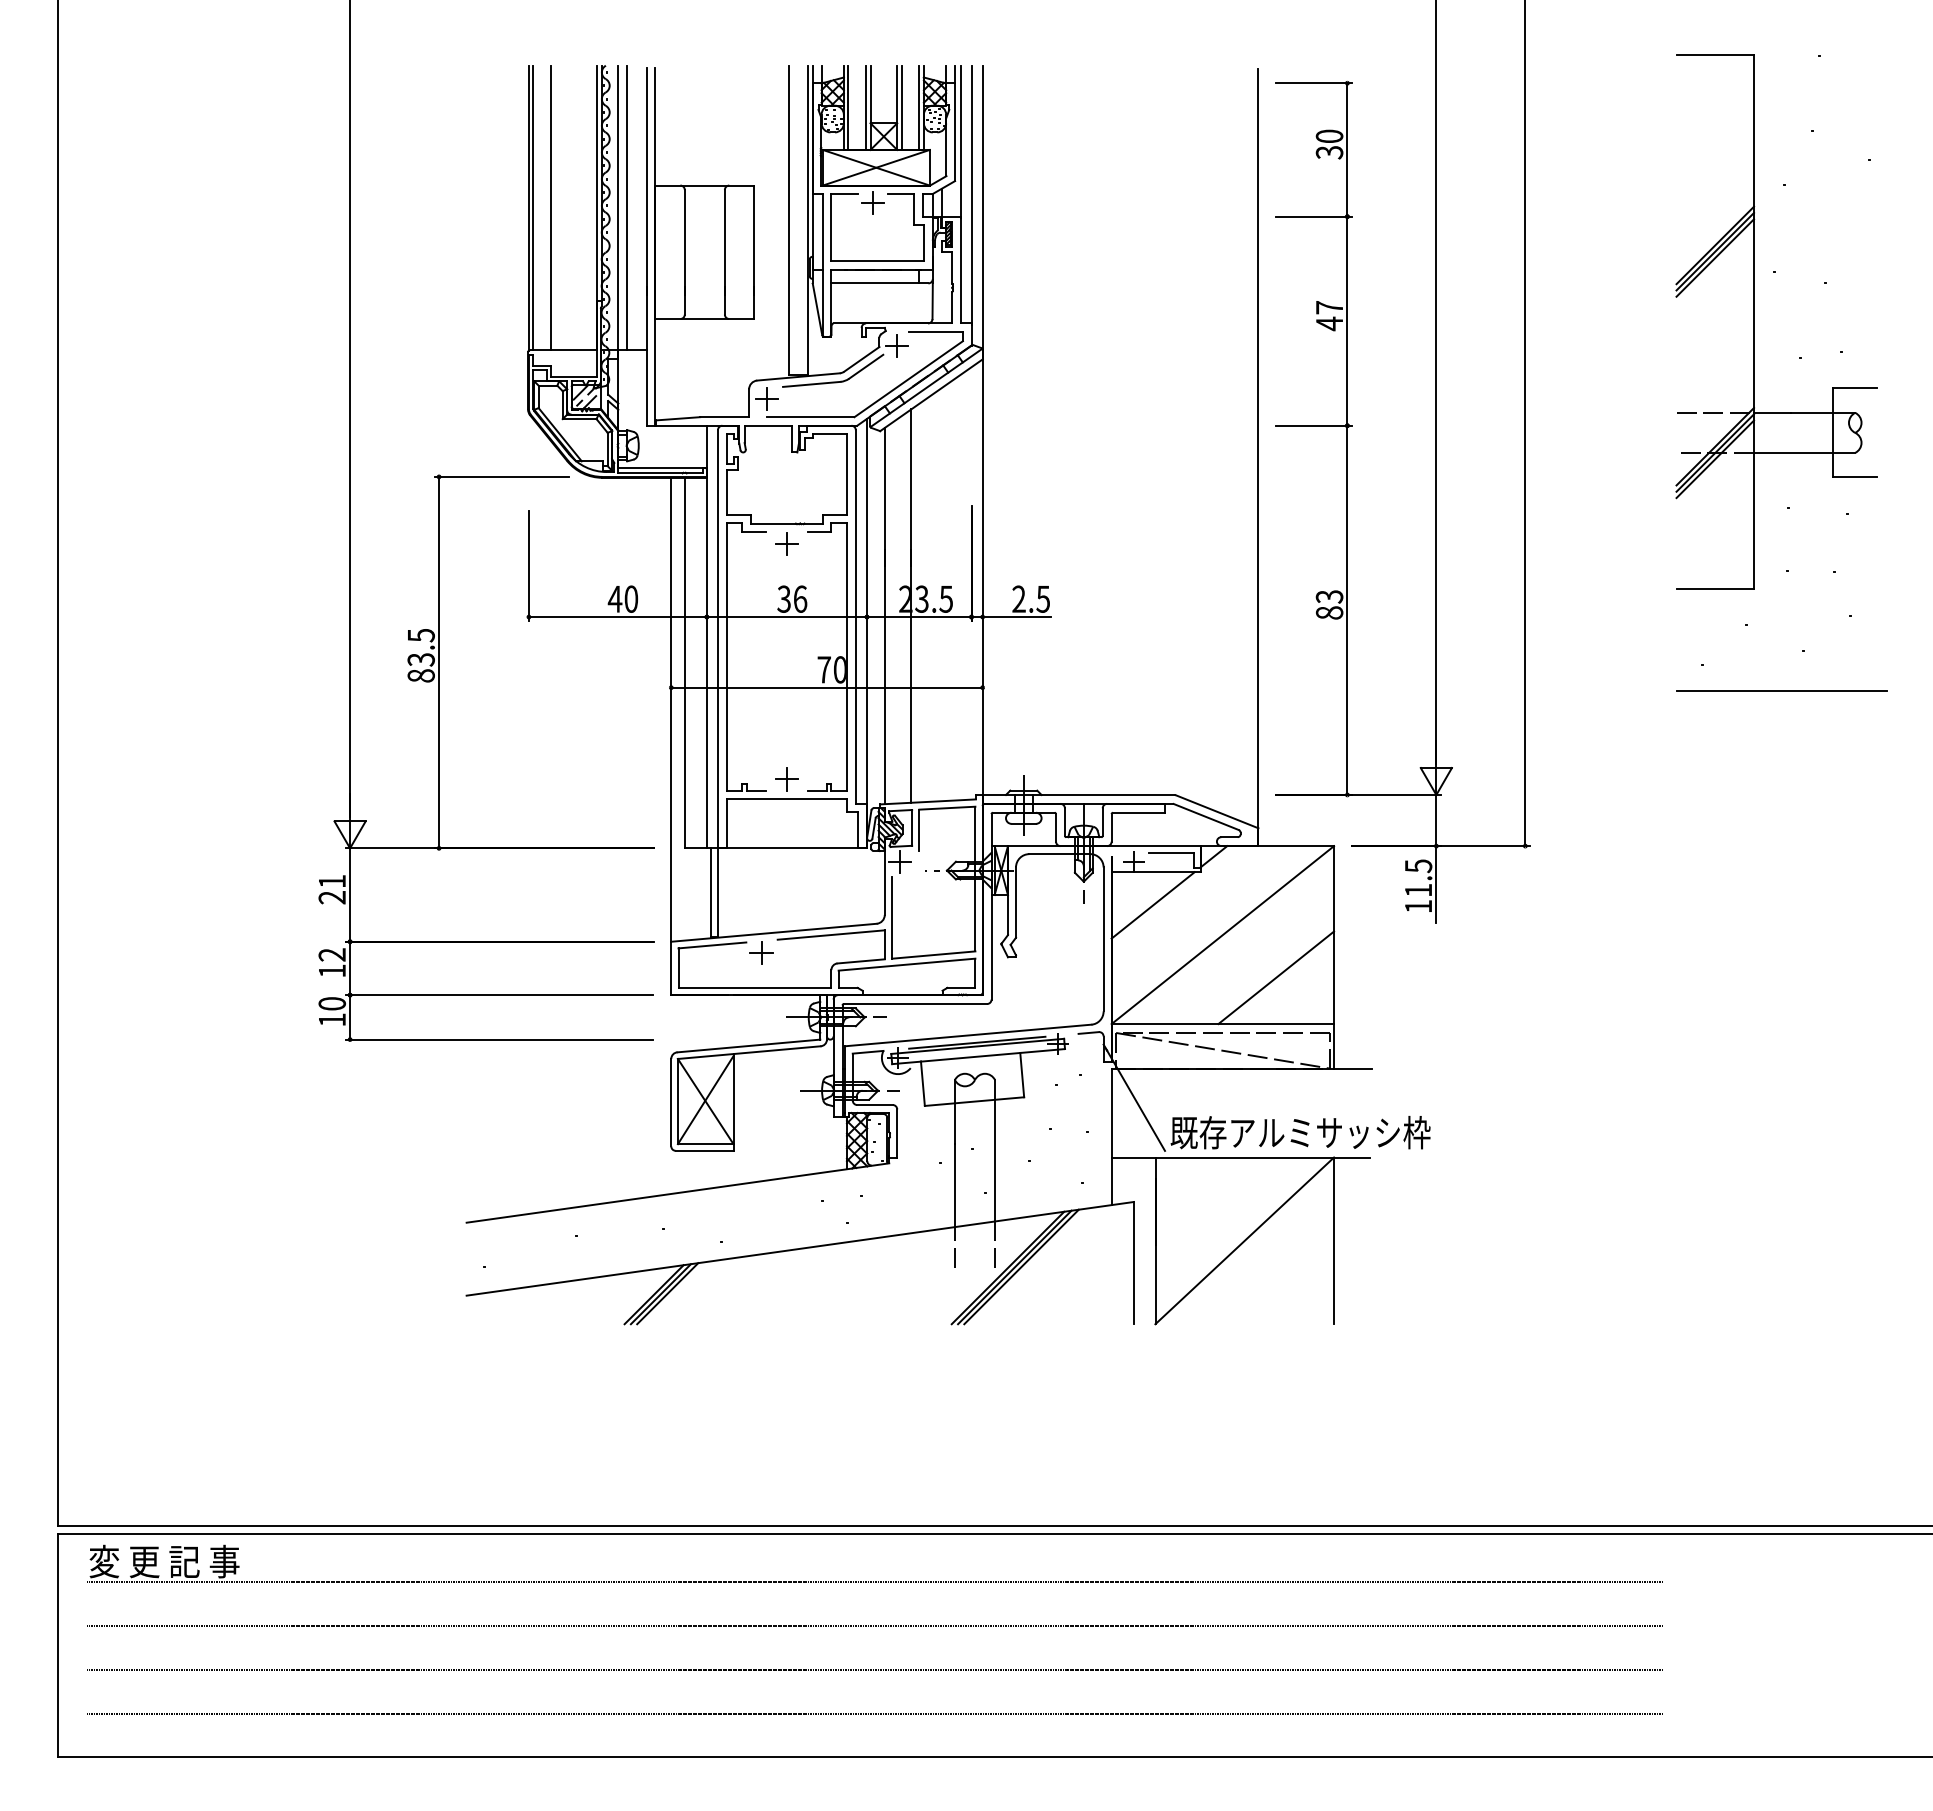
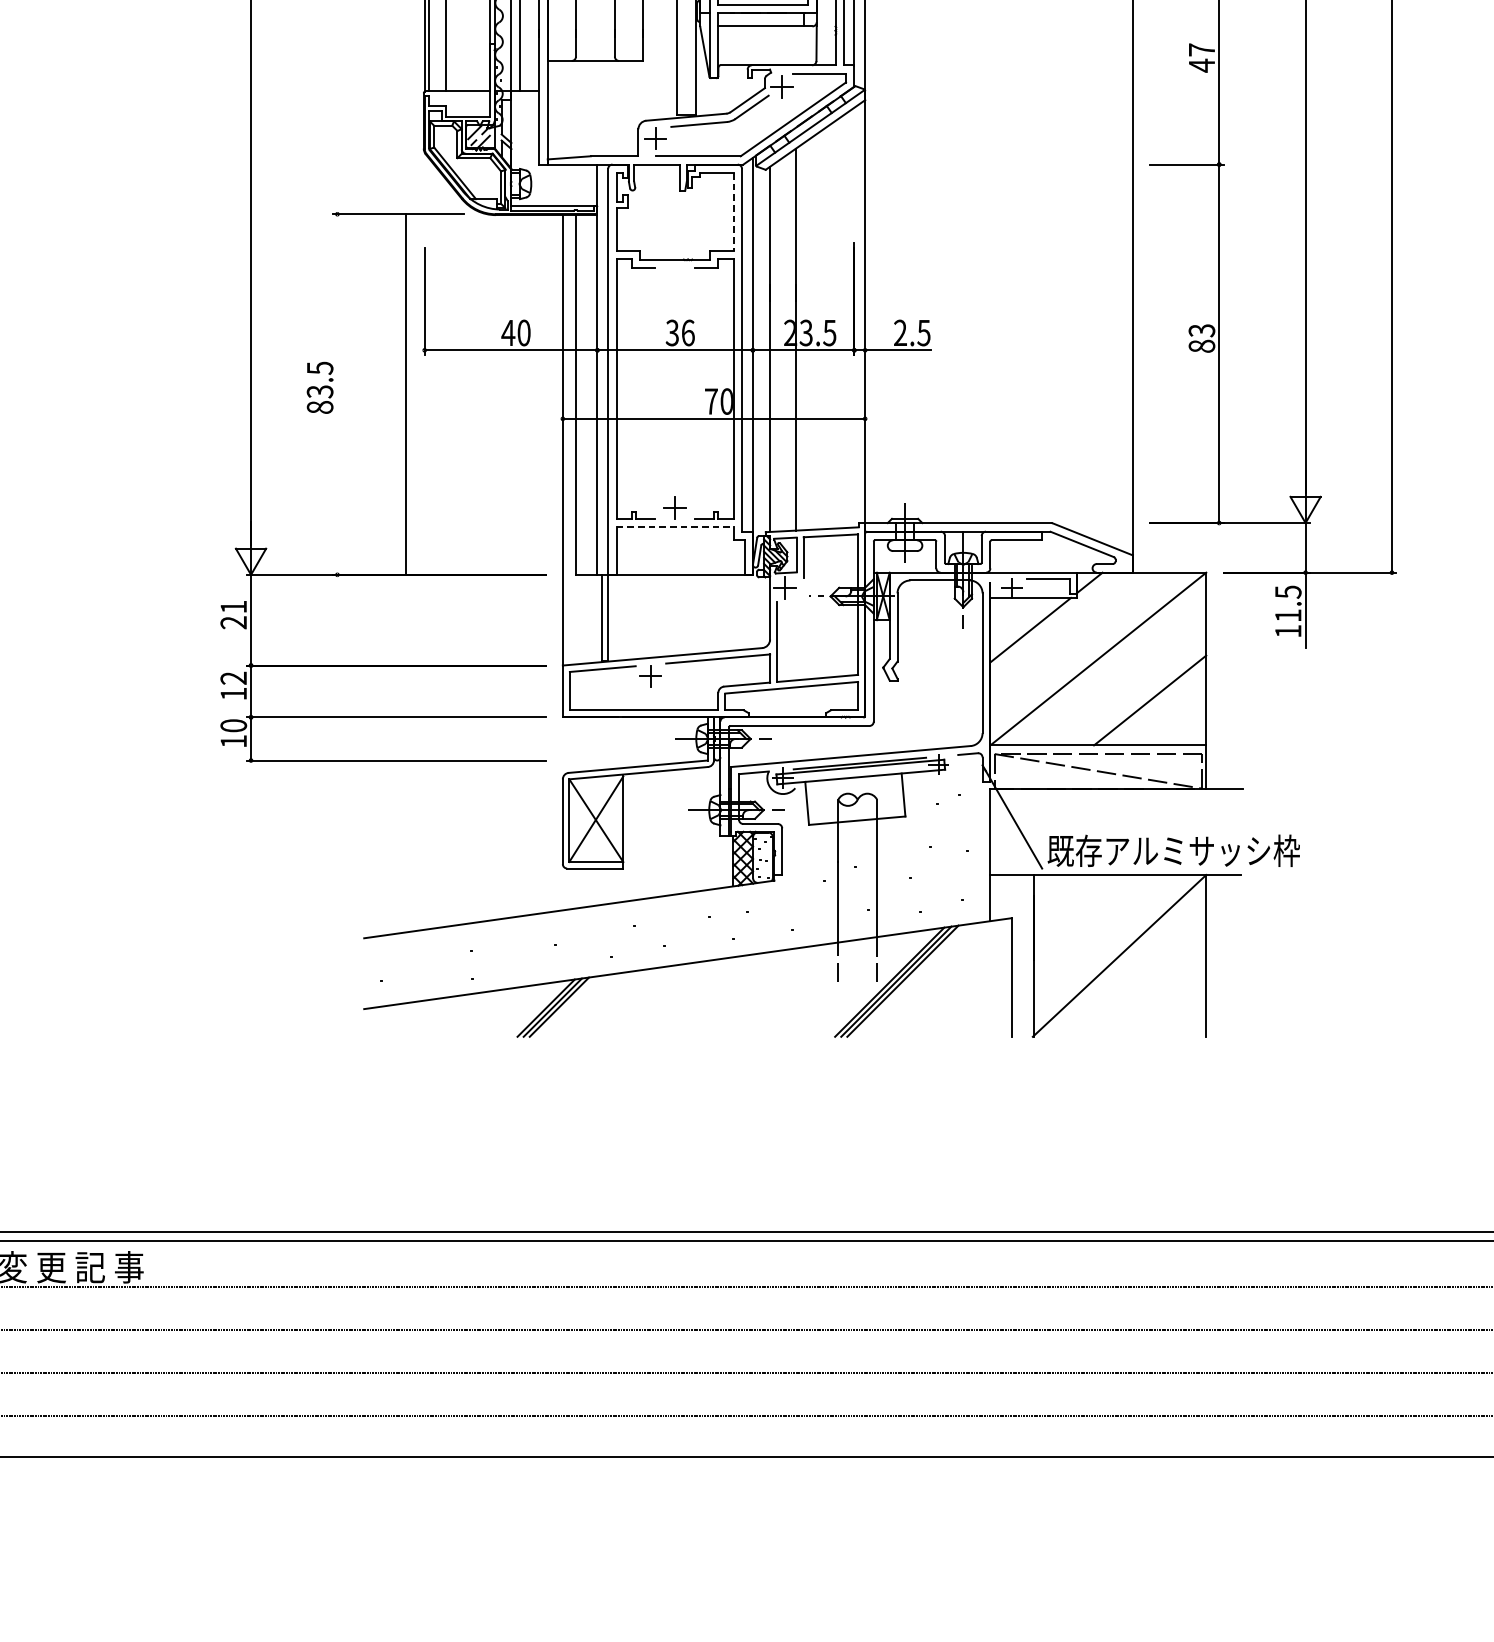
line: (847, 475) -> (733, 212), solid -> dashed
part: (786, 543) -> (674, 278), removed
line: (439, 662) -> (406, 394), moved
line: (787, 799) -> (675, 527), solid -> dashed

